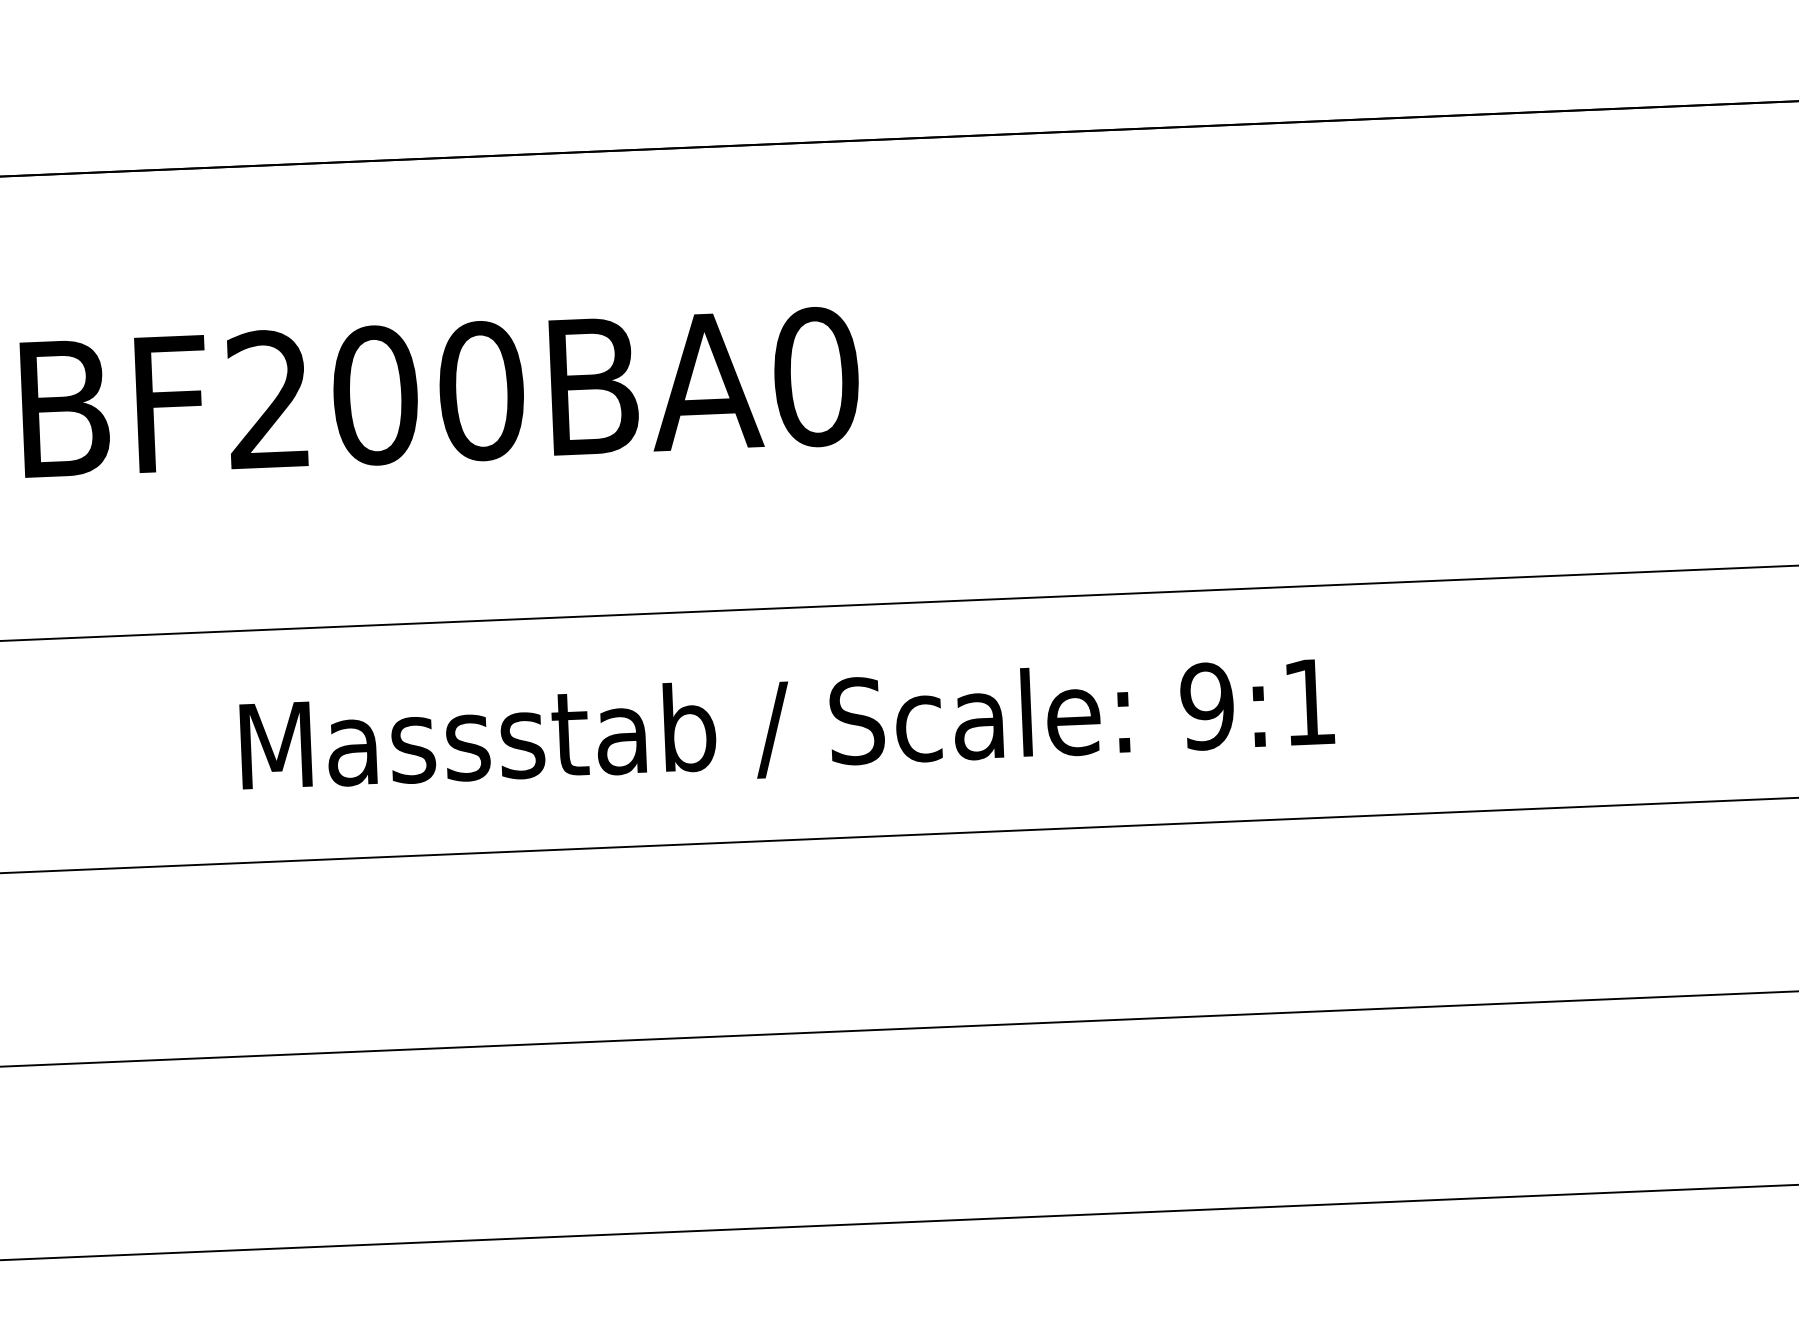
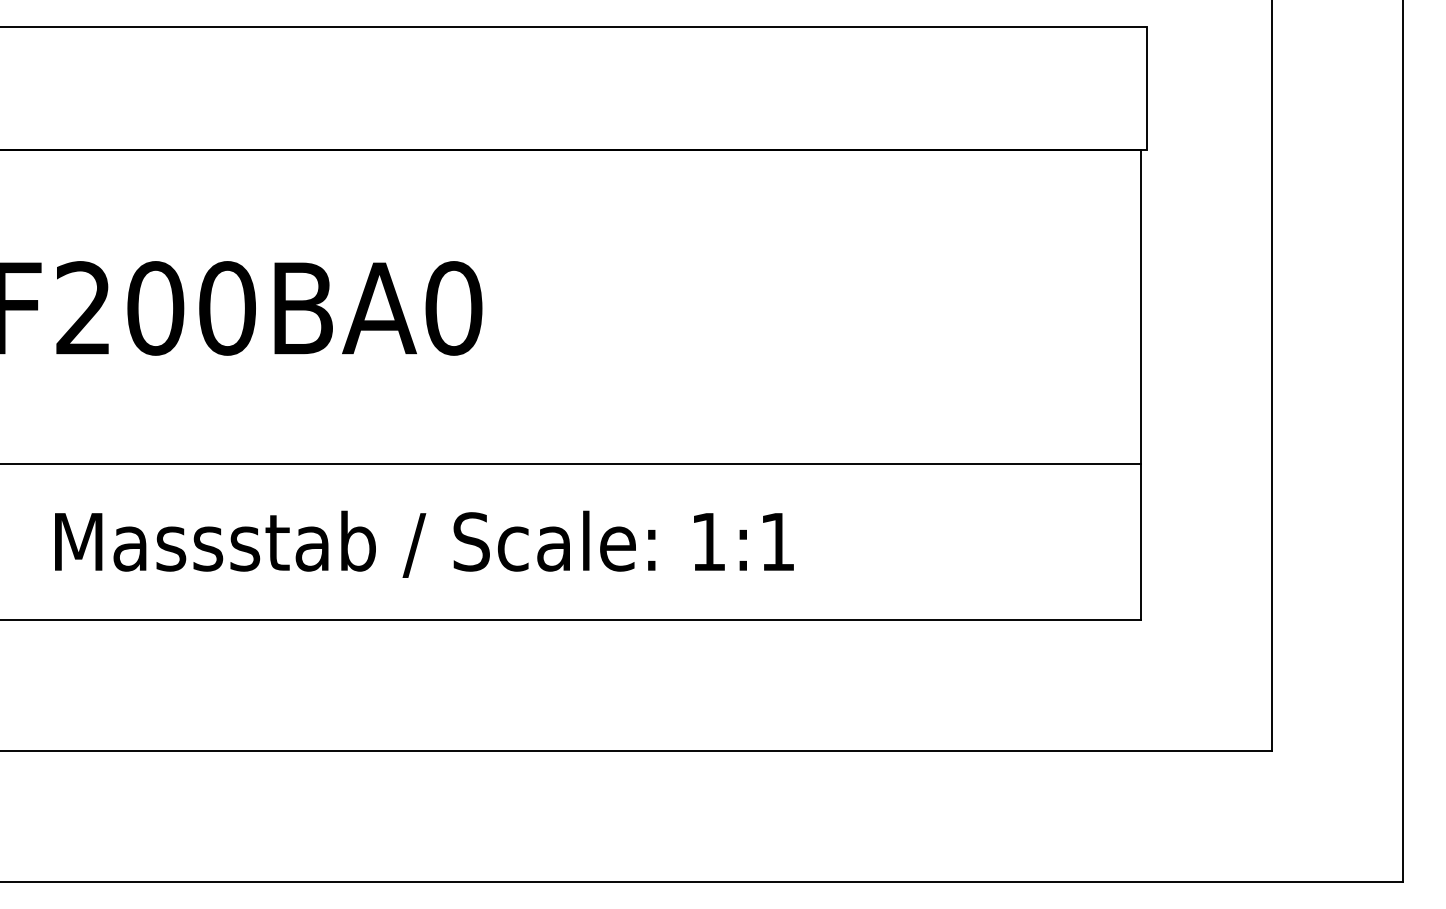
text: (1207, 705) -> (708, 541), 9:1 -> 1:1

